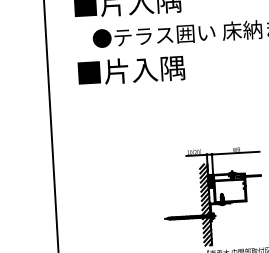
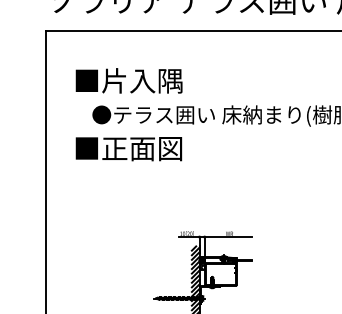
text: (144, 69) -> (142, 148), ■片入隅 -> ■正面図

